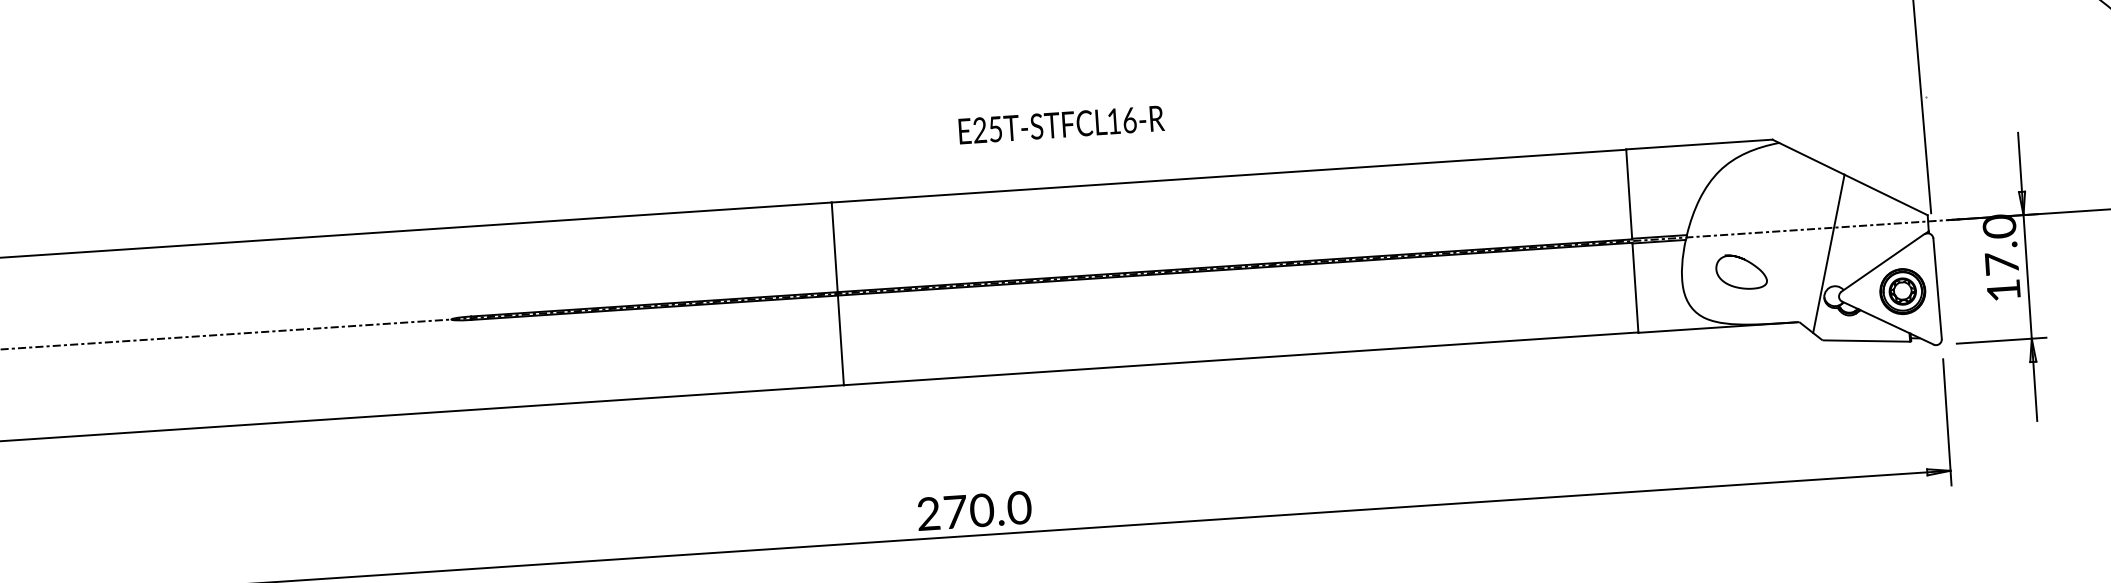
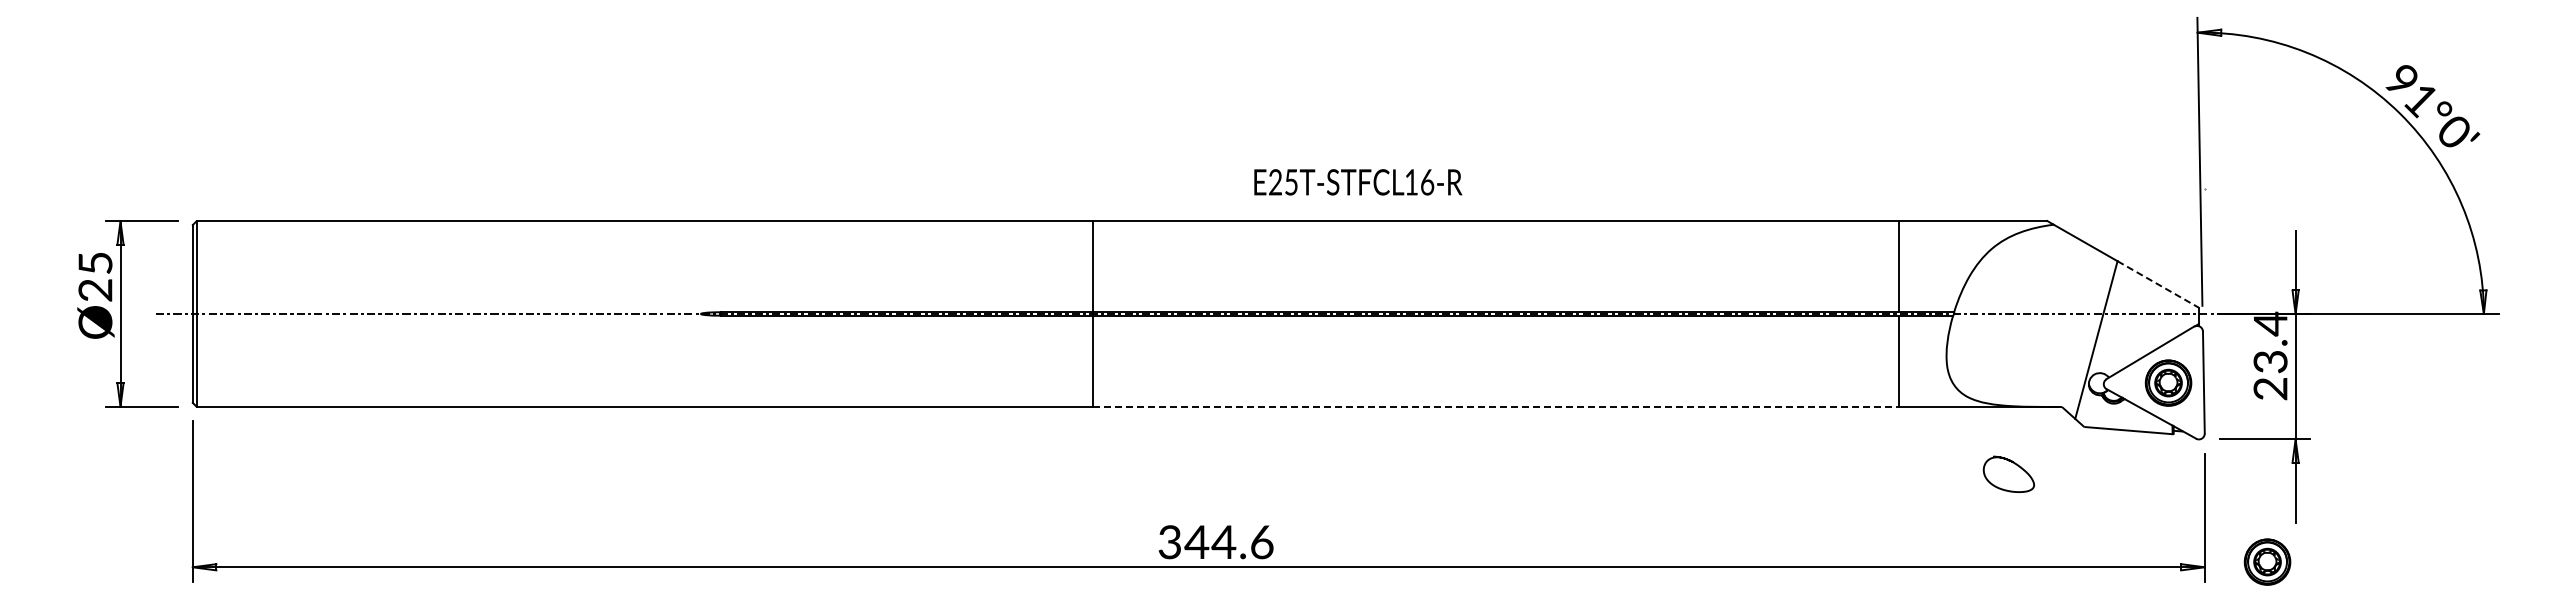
text: (1061, 125) -> (1358, 182), moved
line: (1886, 195) -> (2158, 284), solid -> dashed
text: (2001, 257) -> (2270, 355), 17.0 -> 23.4
curve: (1746, 261) -> (2014, 464), moved
line: (1240, 358) -> (1495, 406), solid -> dashed
part: (2012, 460) -> (2267, 561), added
text: (974, 511) -> (1216, 542), 270.0 -> 344.6

